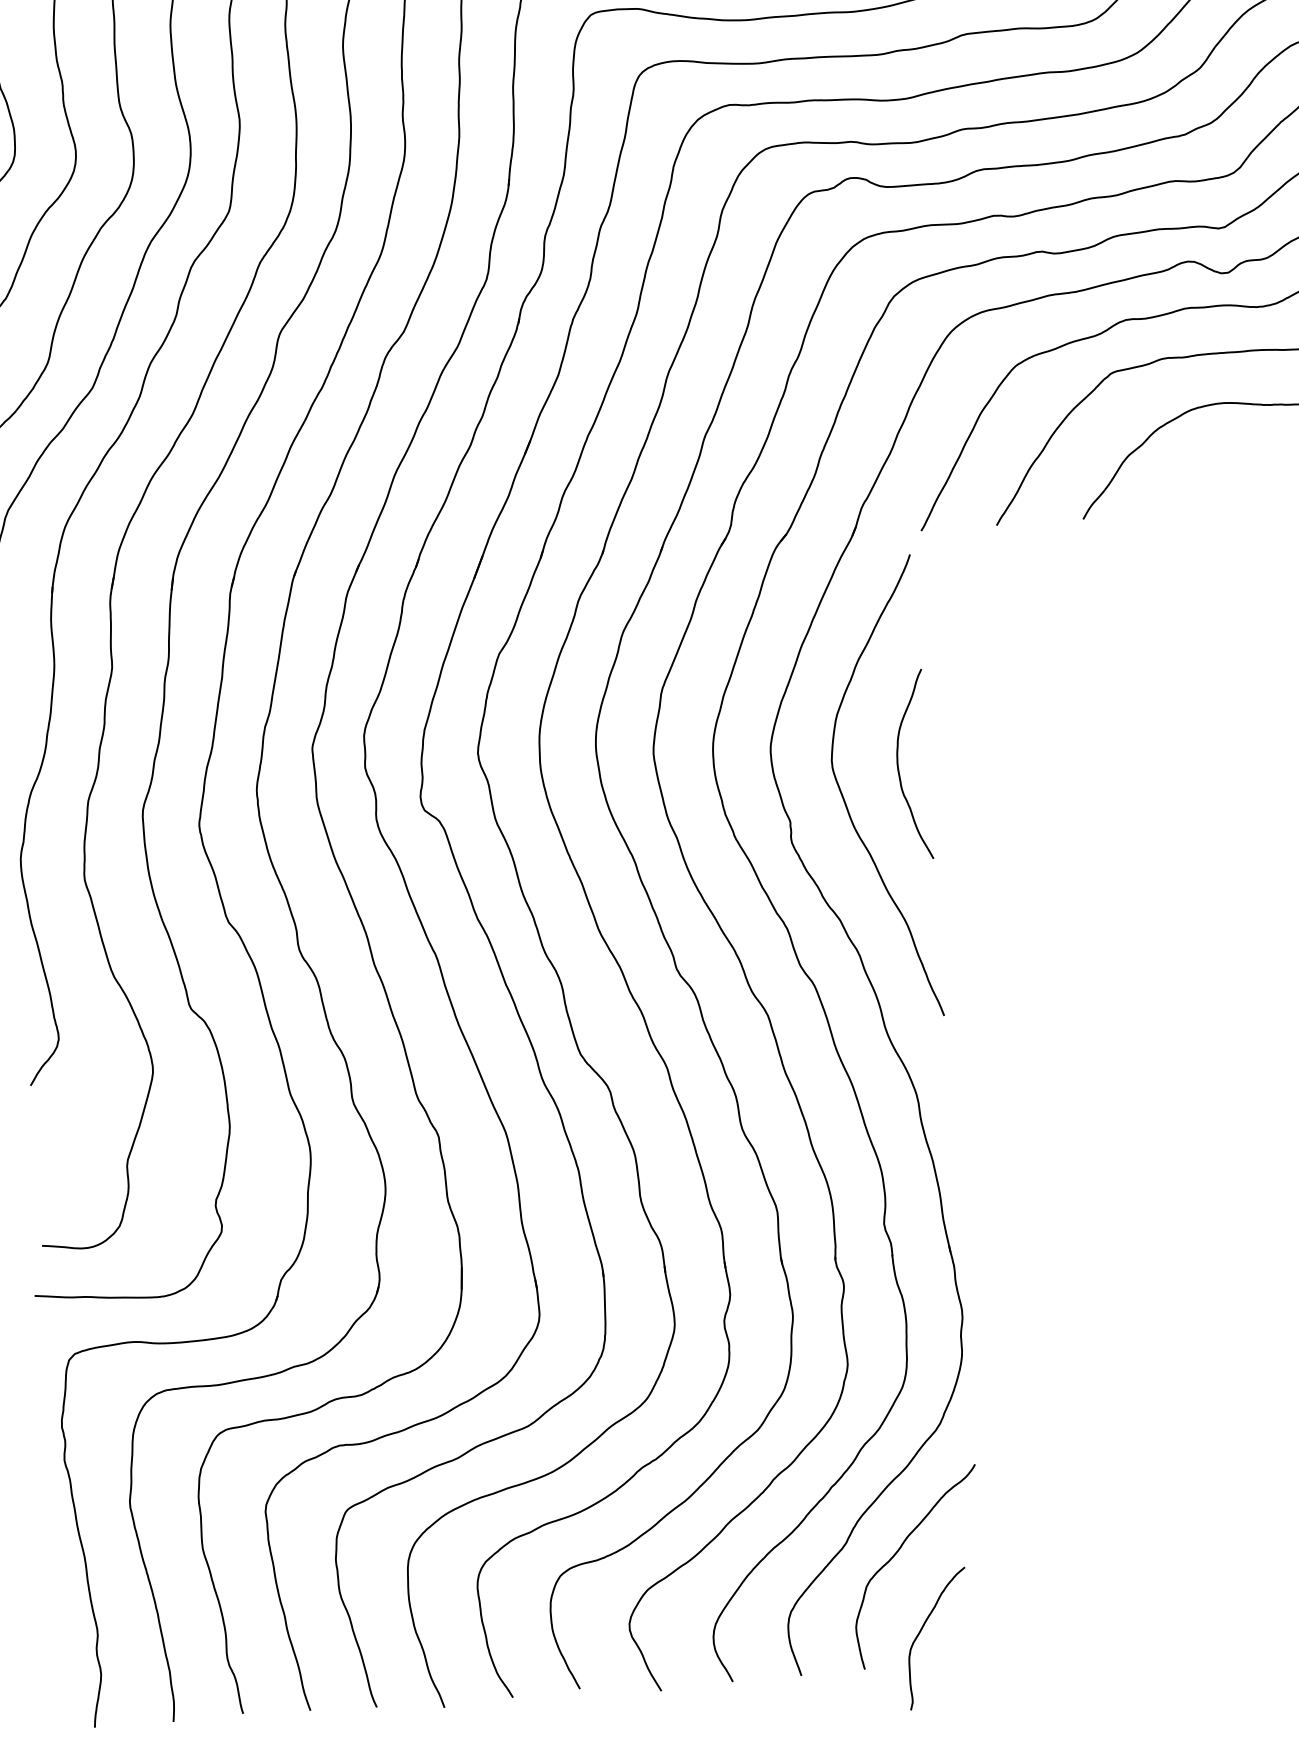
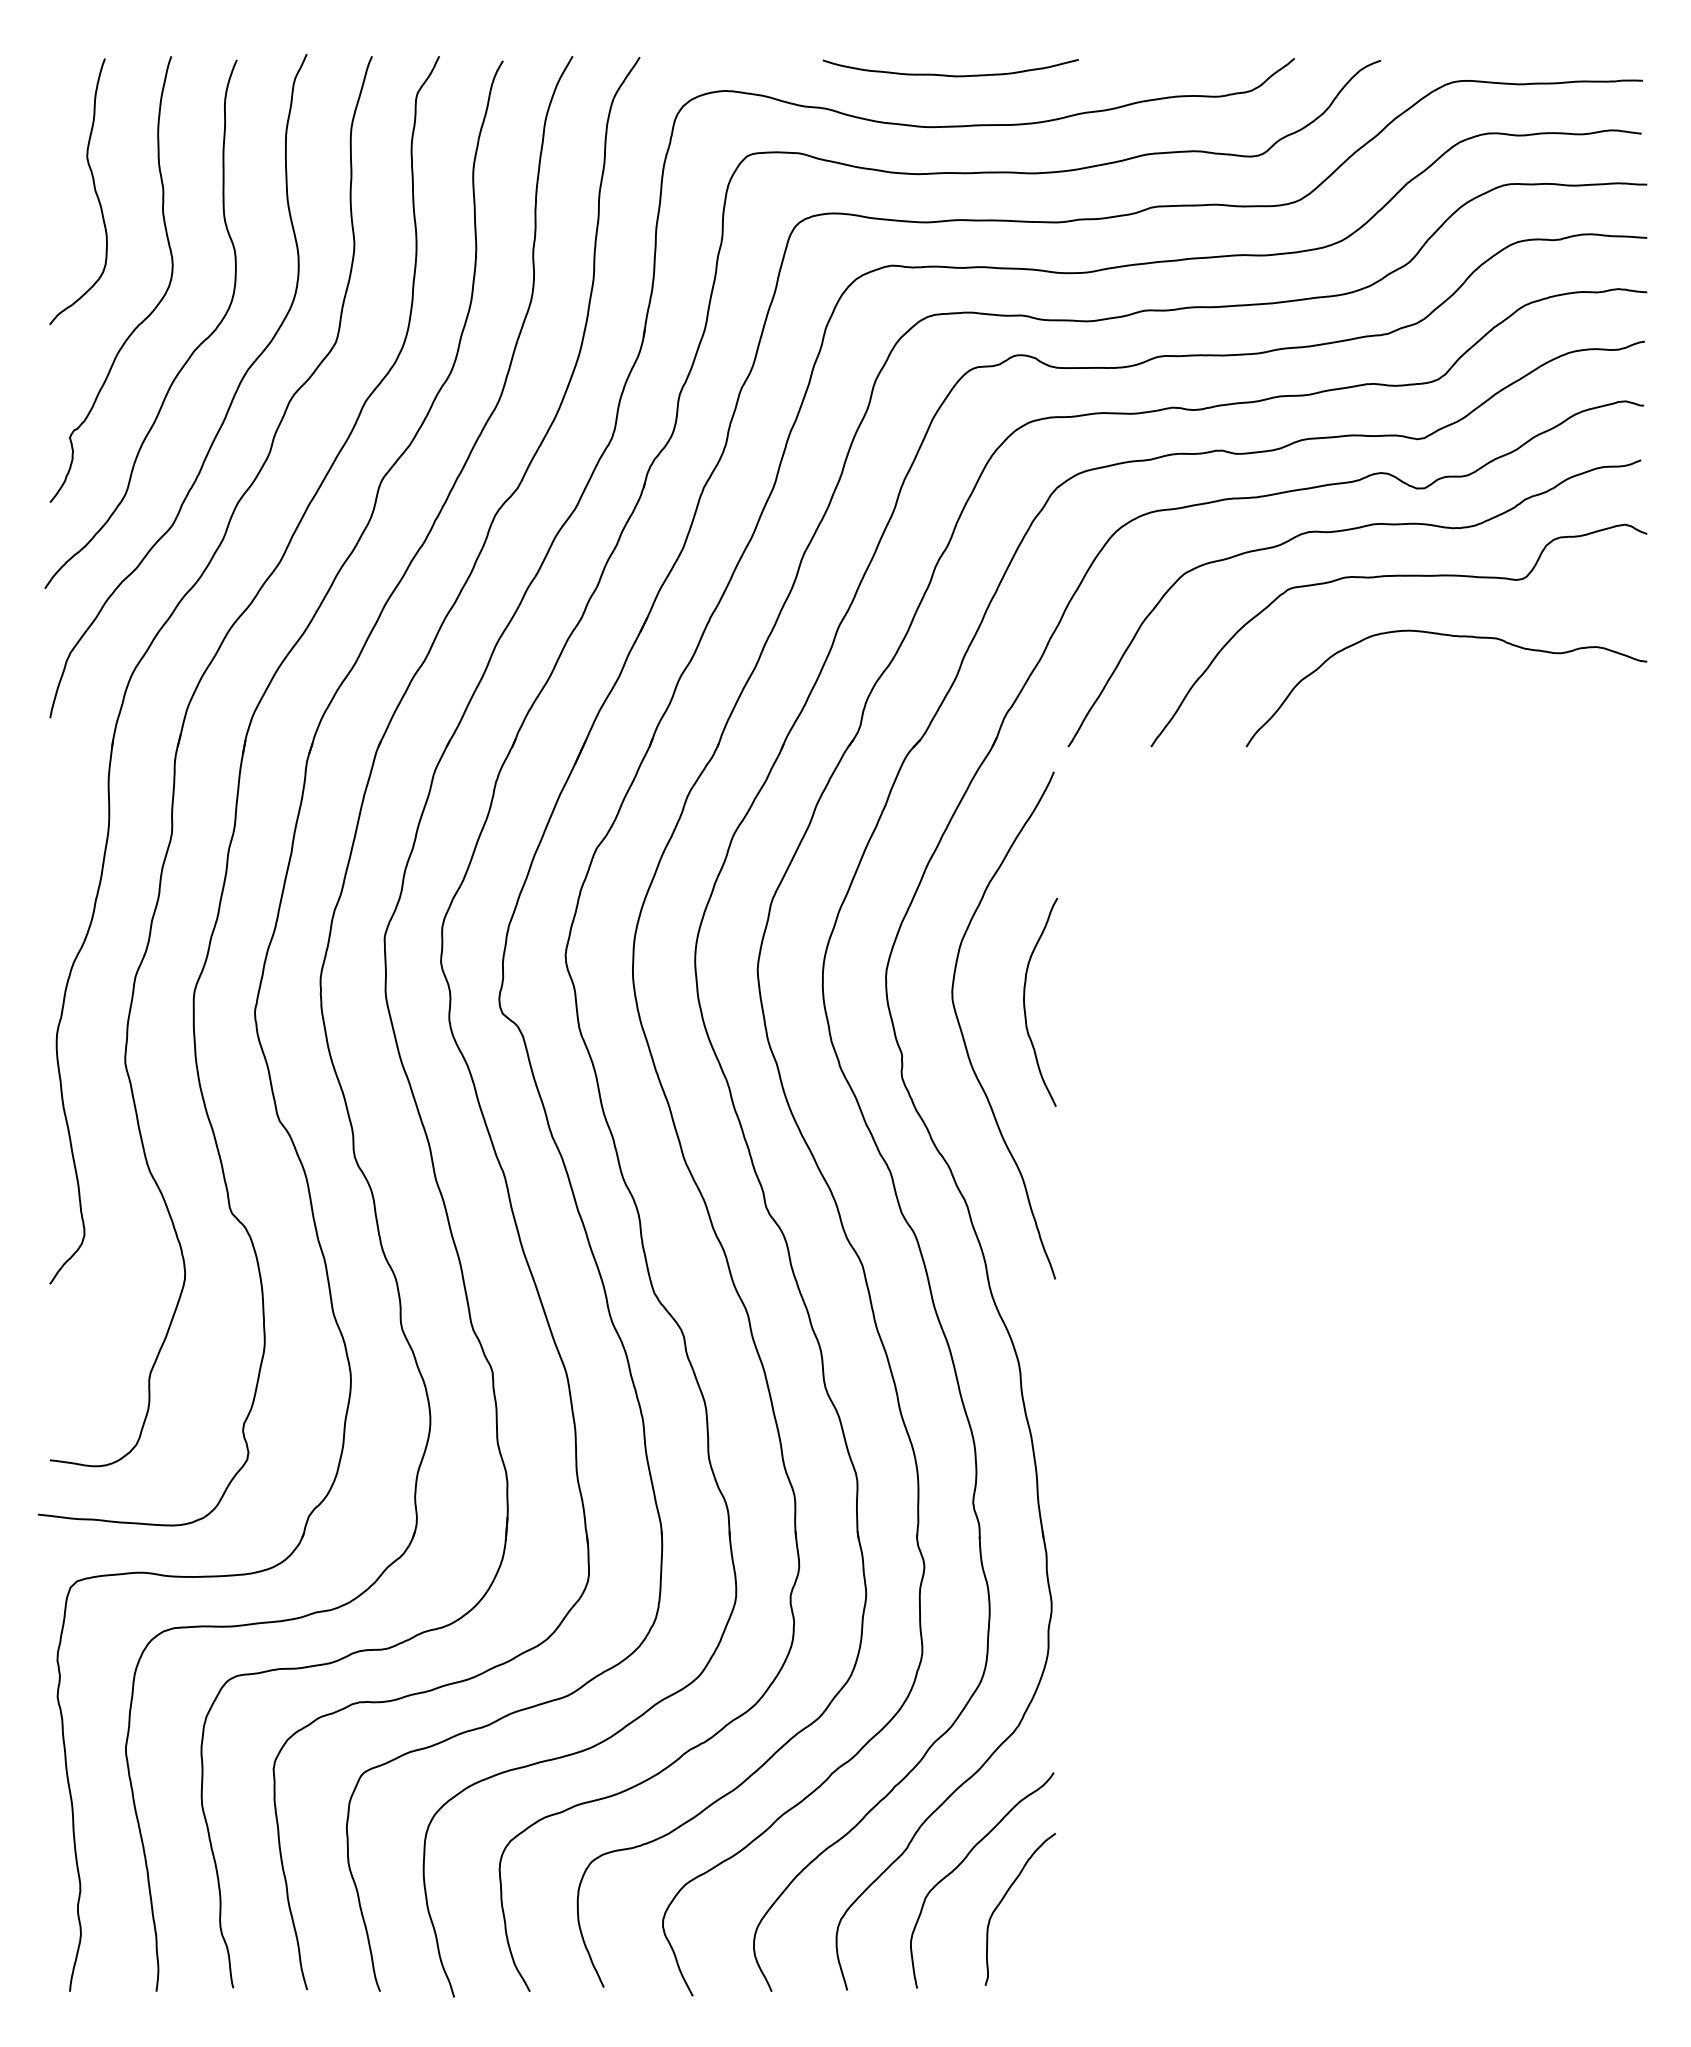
curve: (921, 1630) -> (1003, 1899), moved

